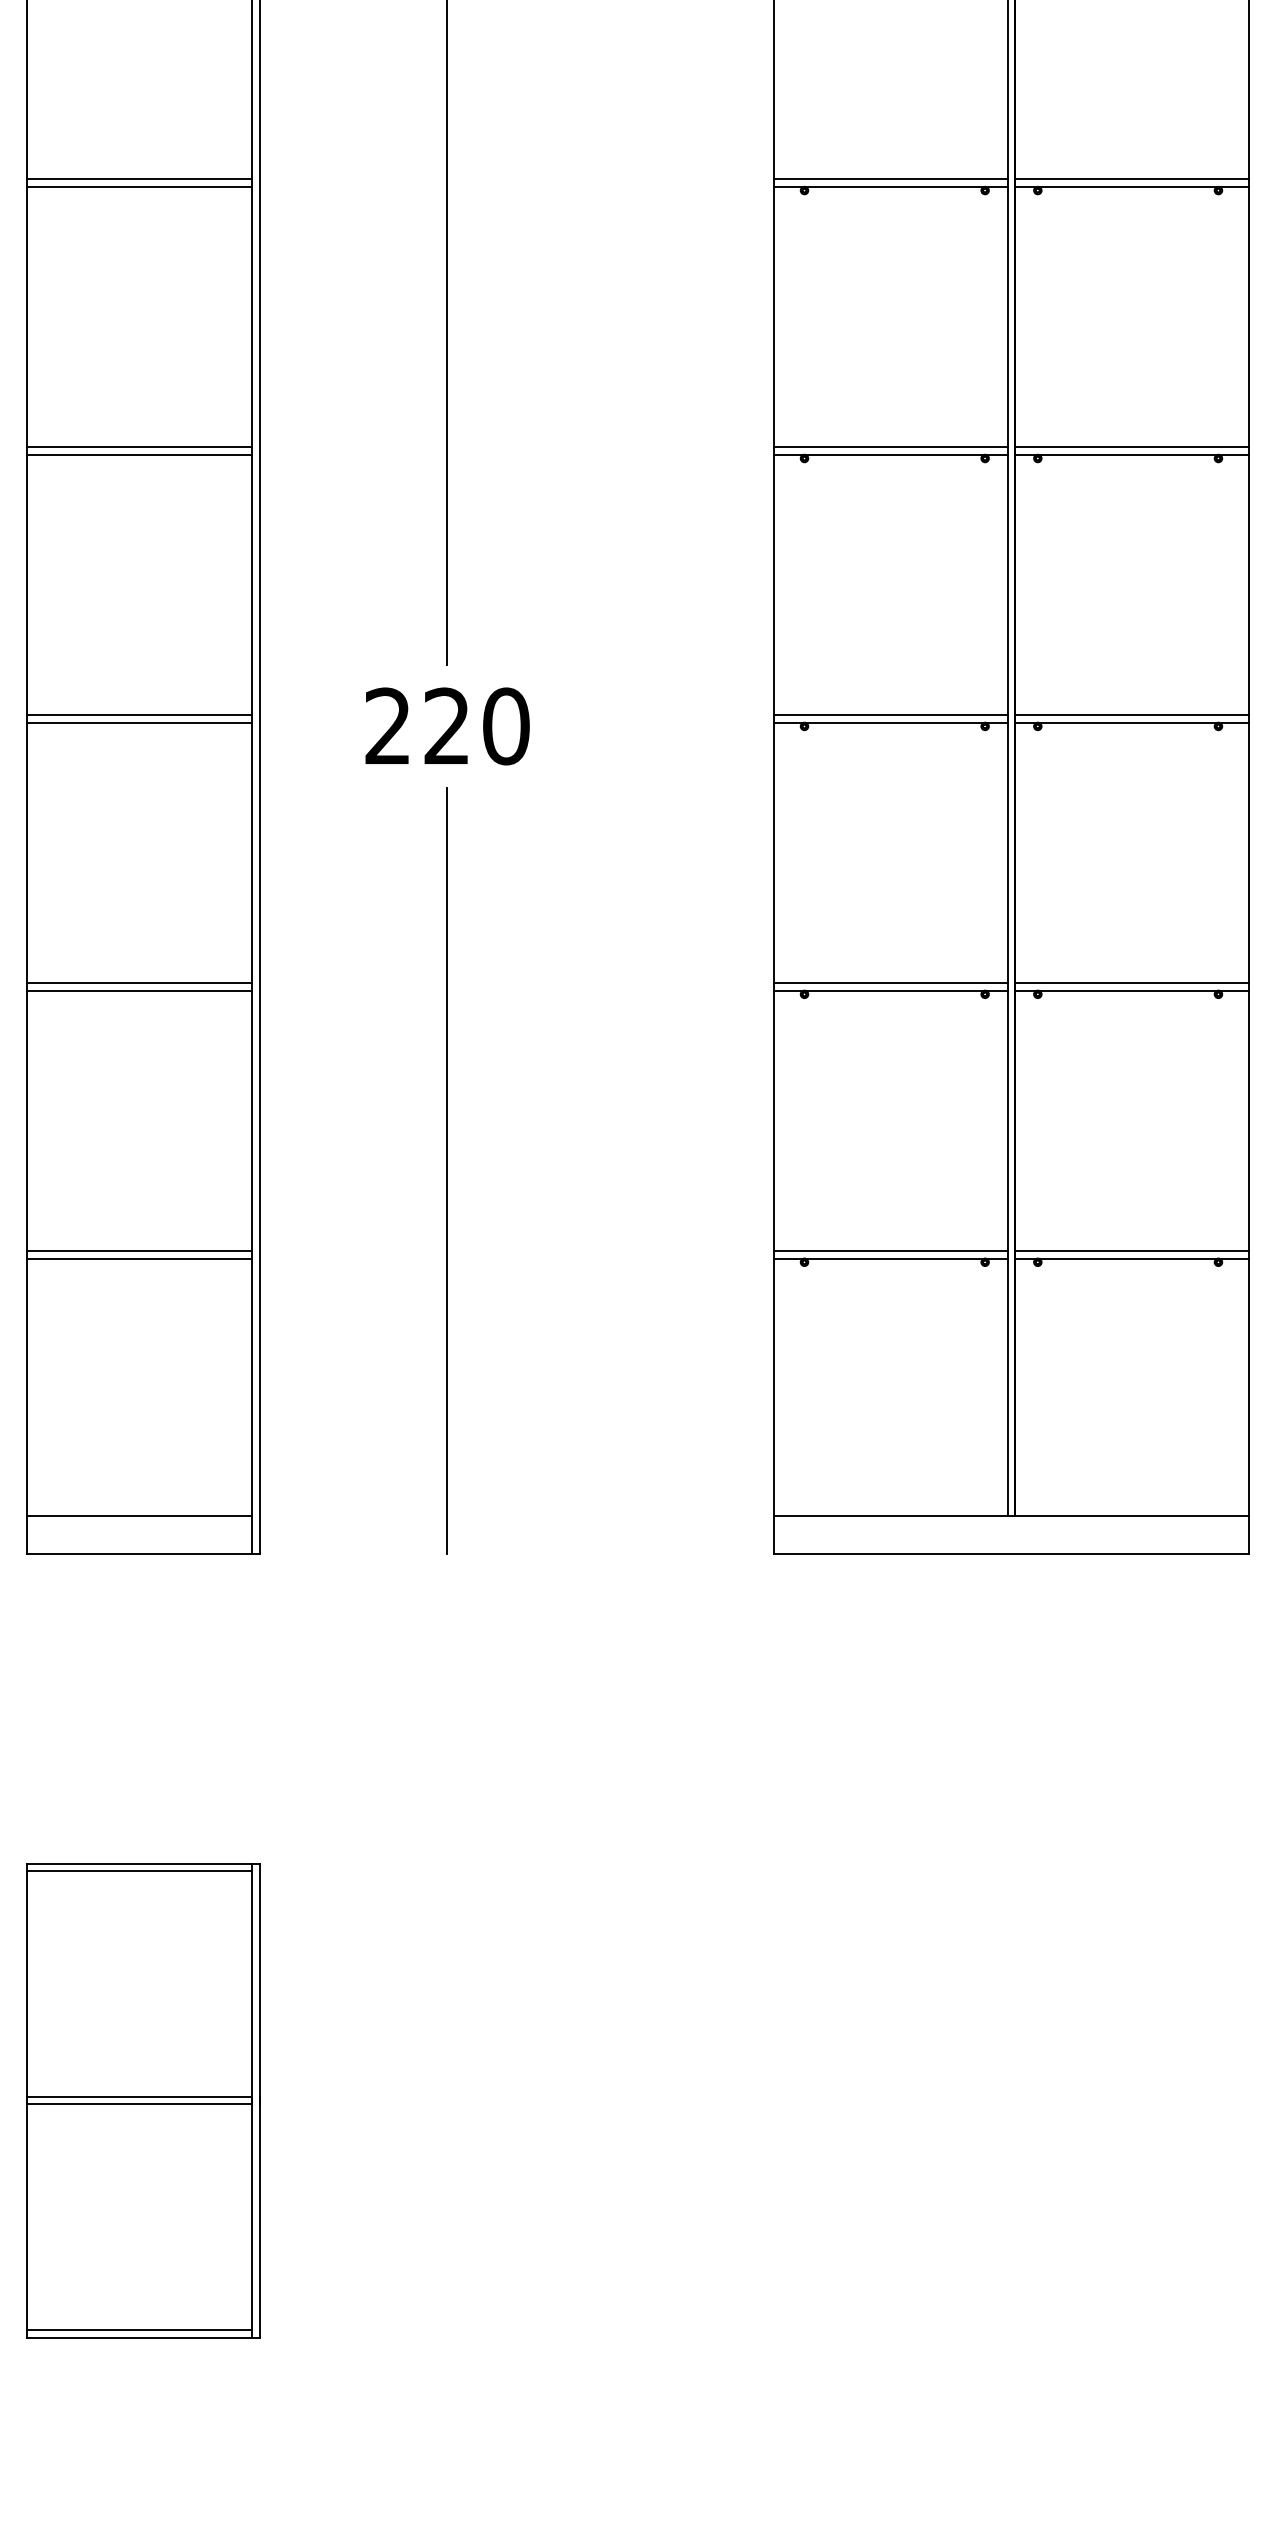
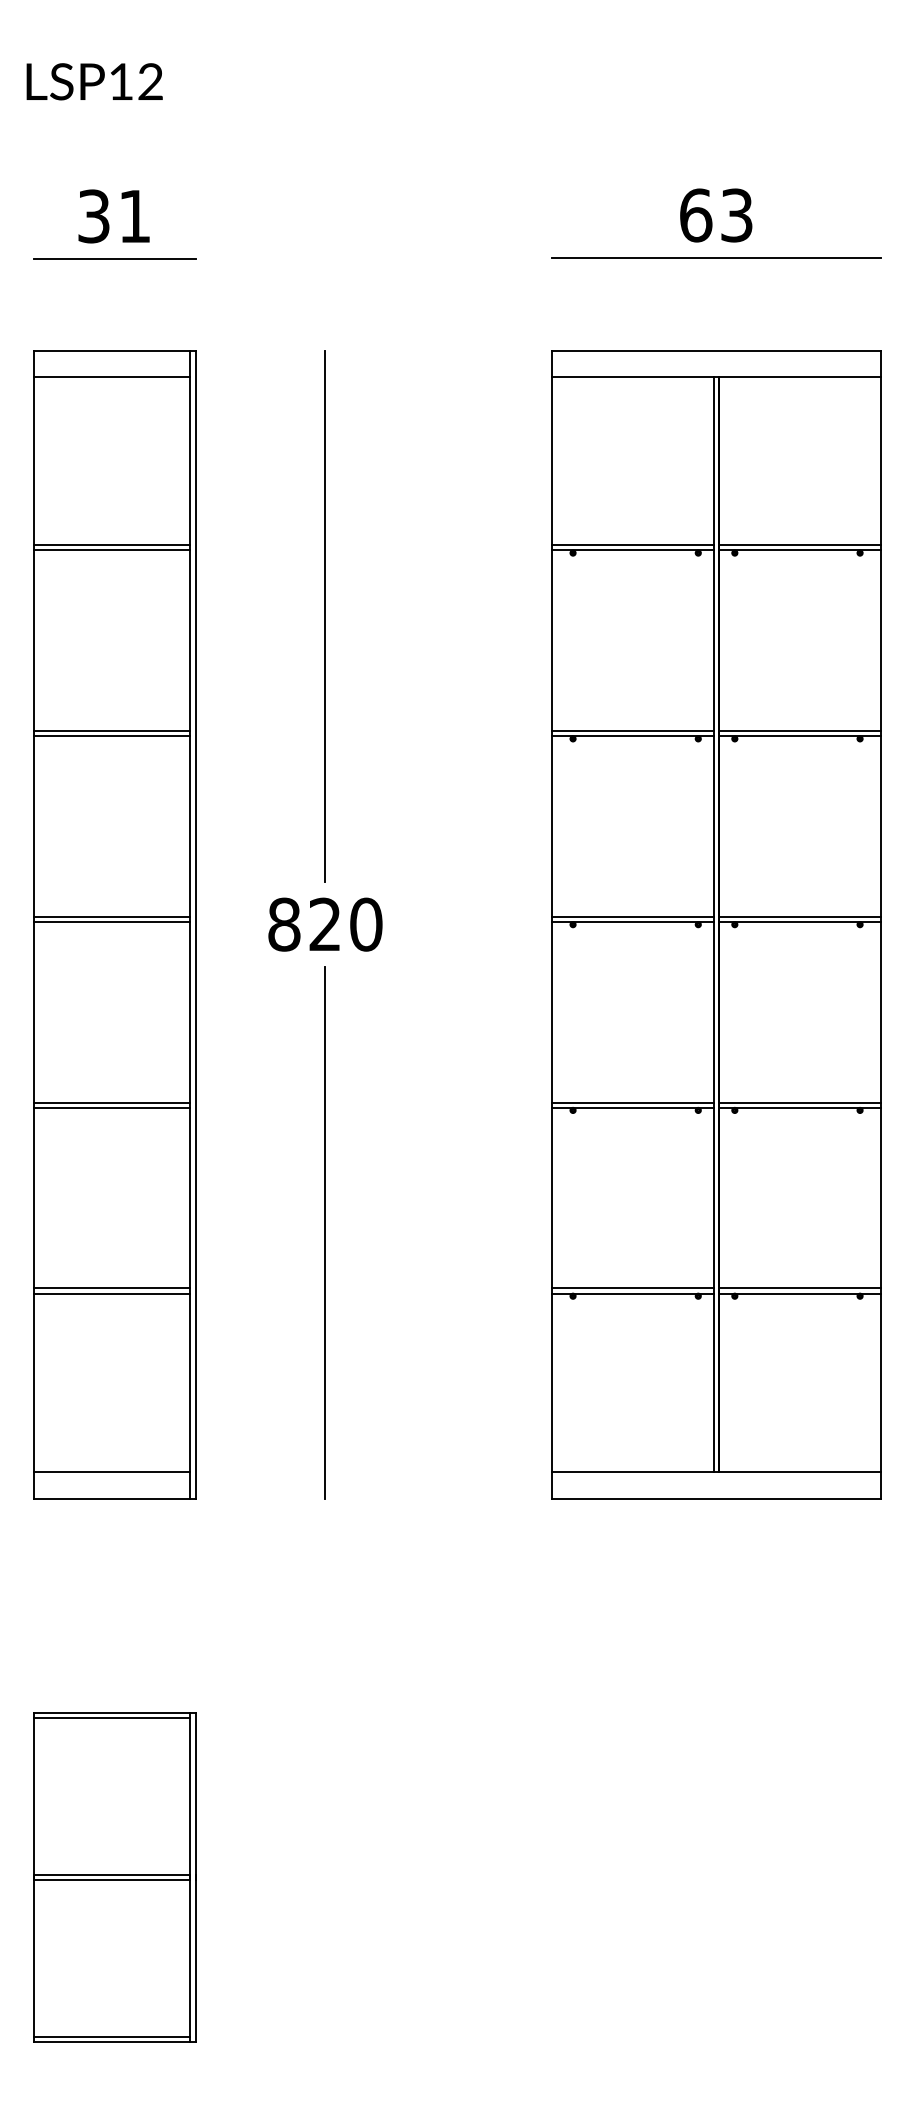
text: (388, 726) -> (284, 924), 220 -> 820

